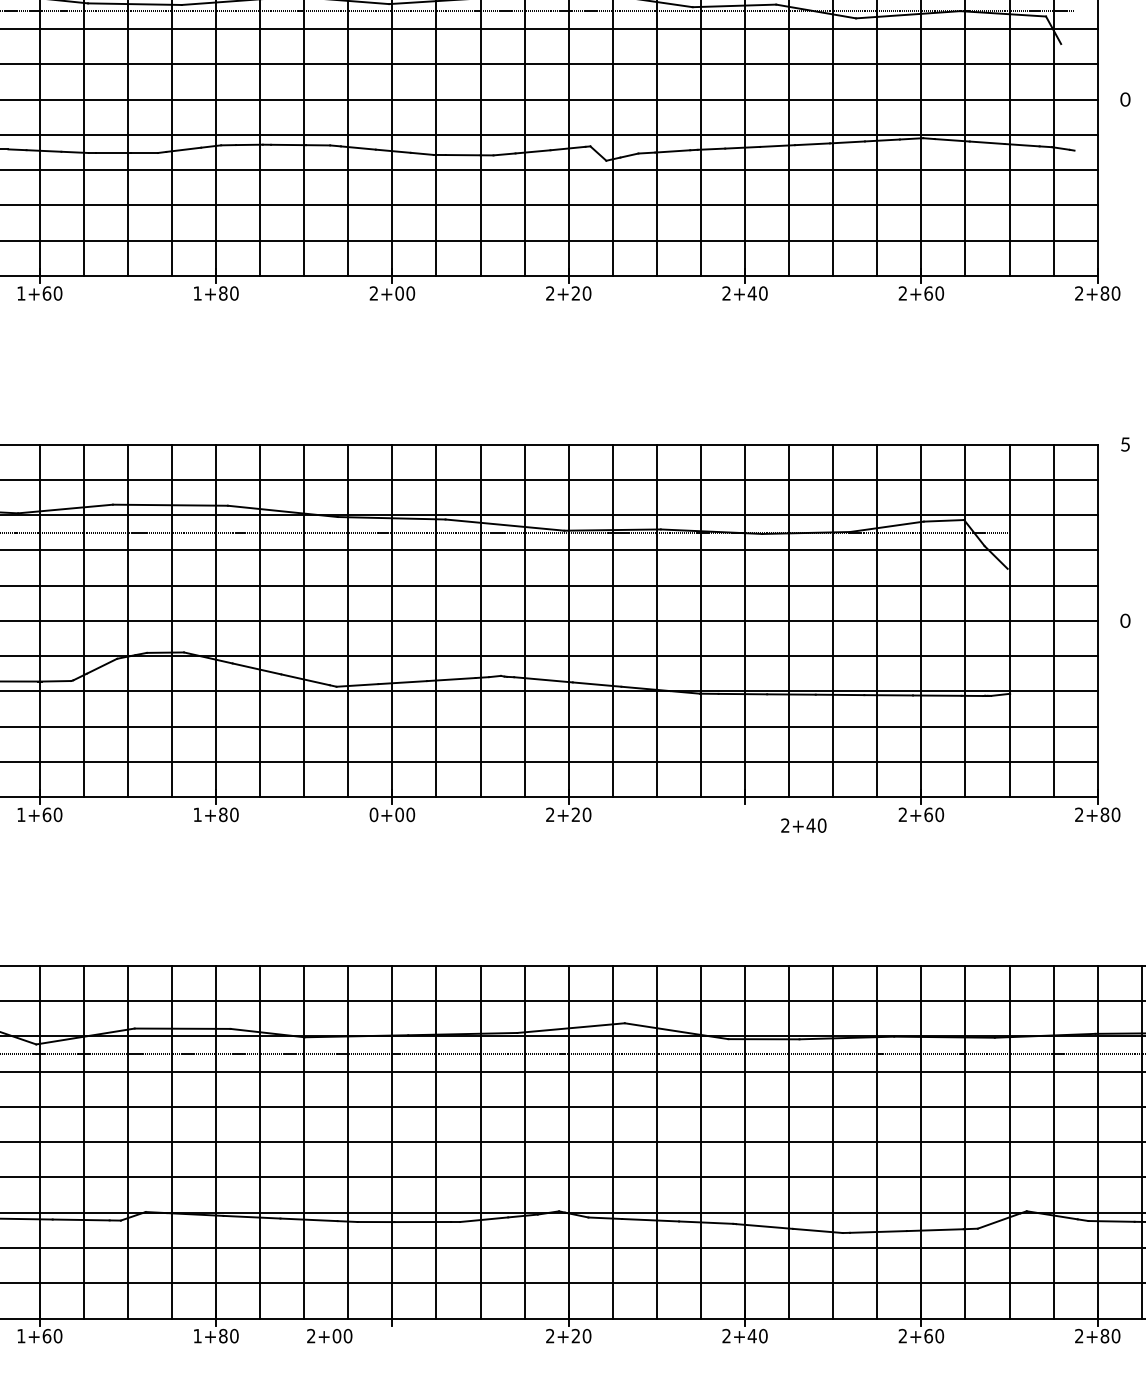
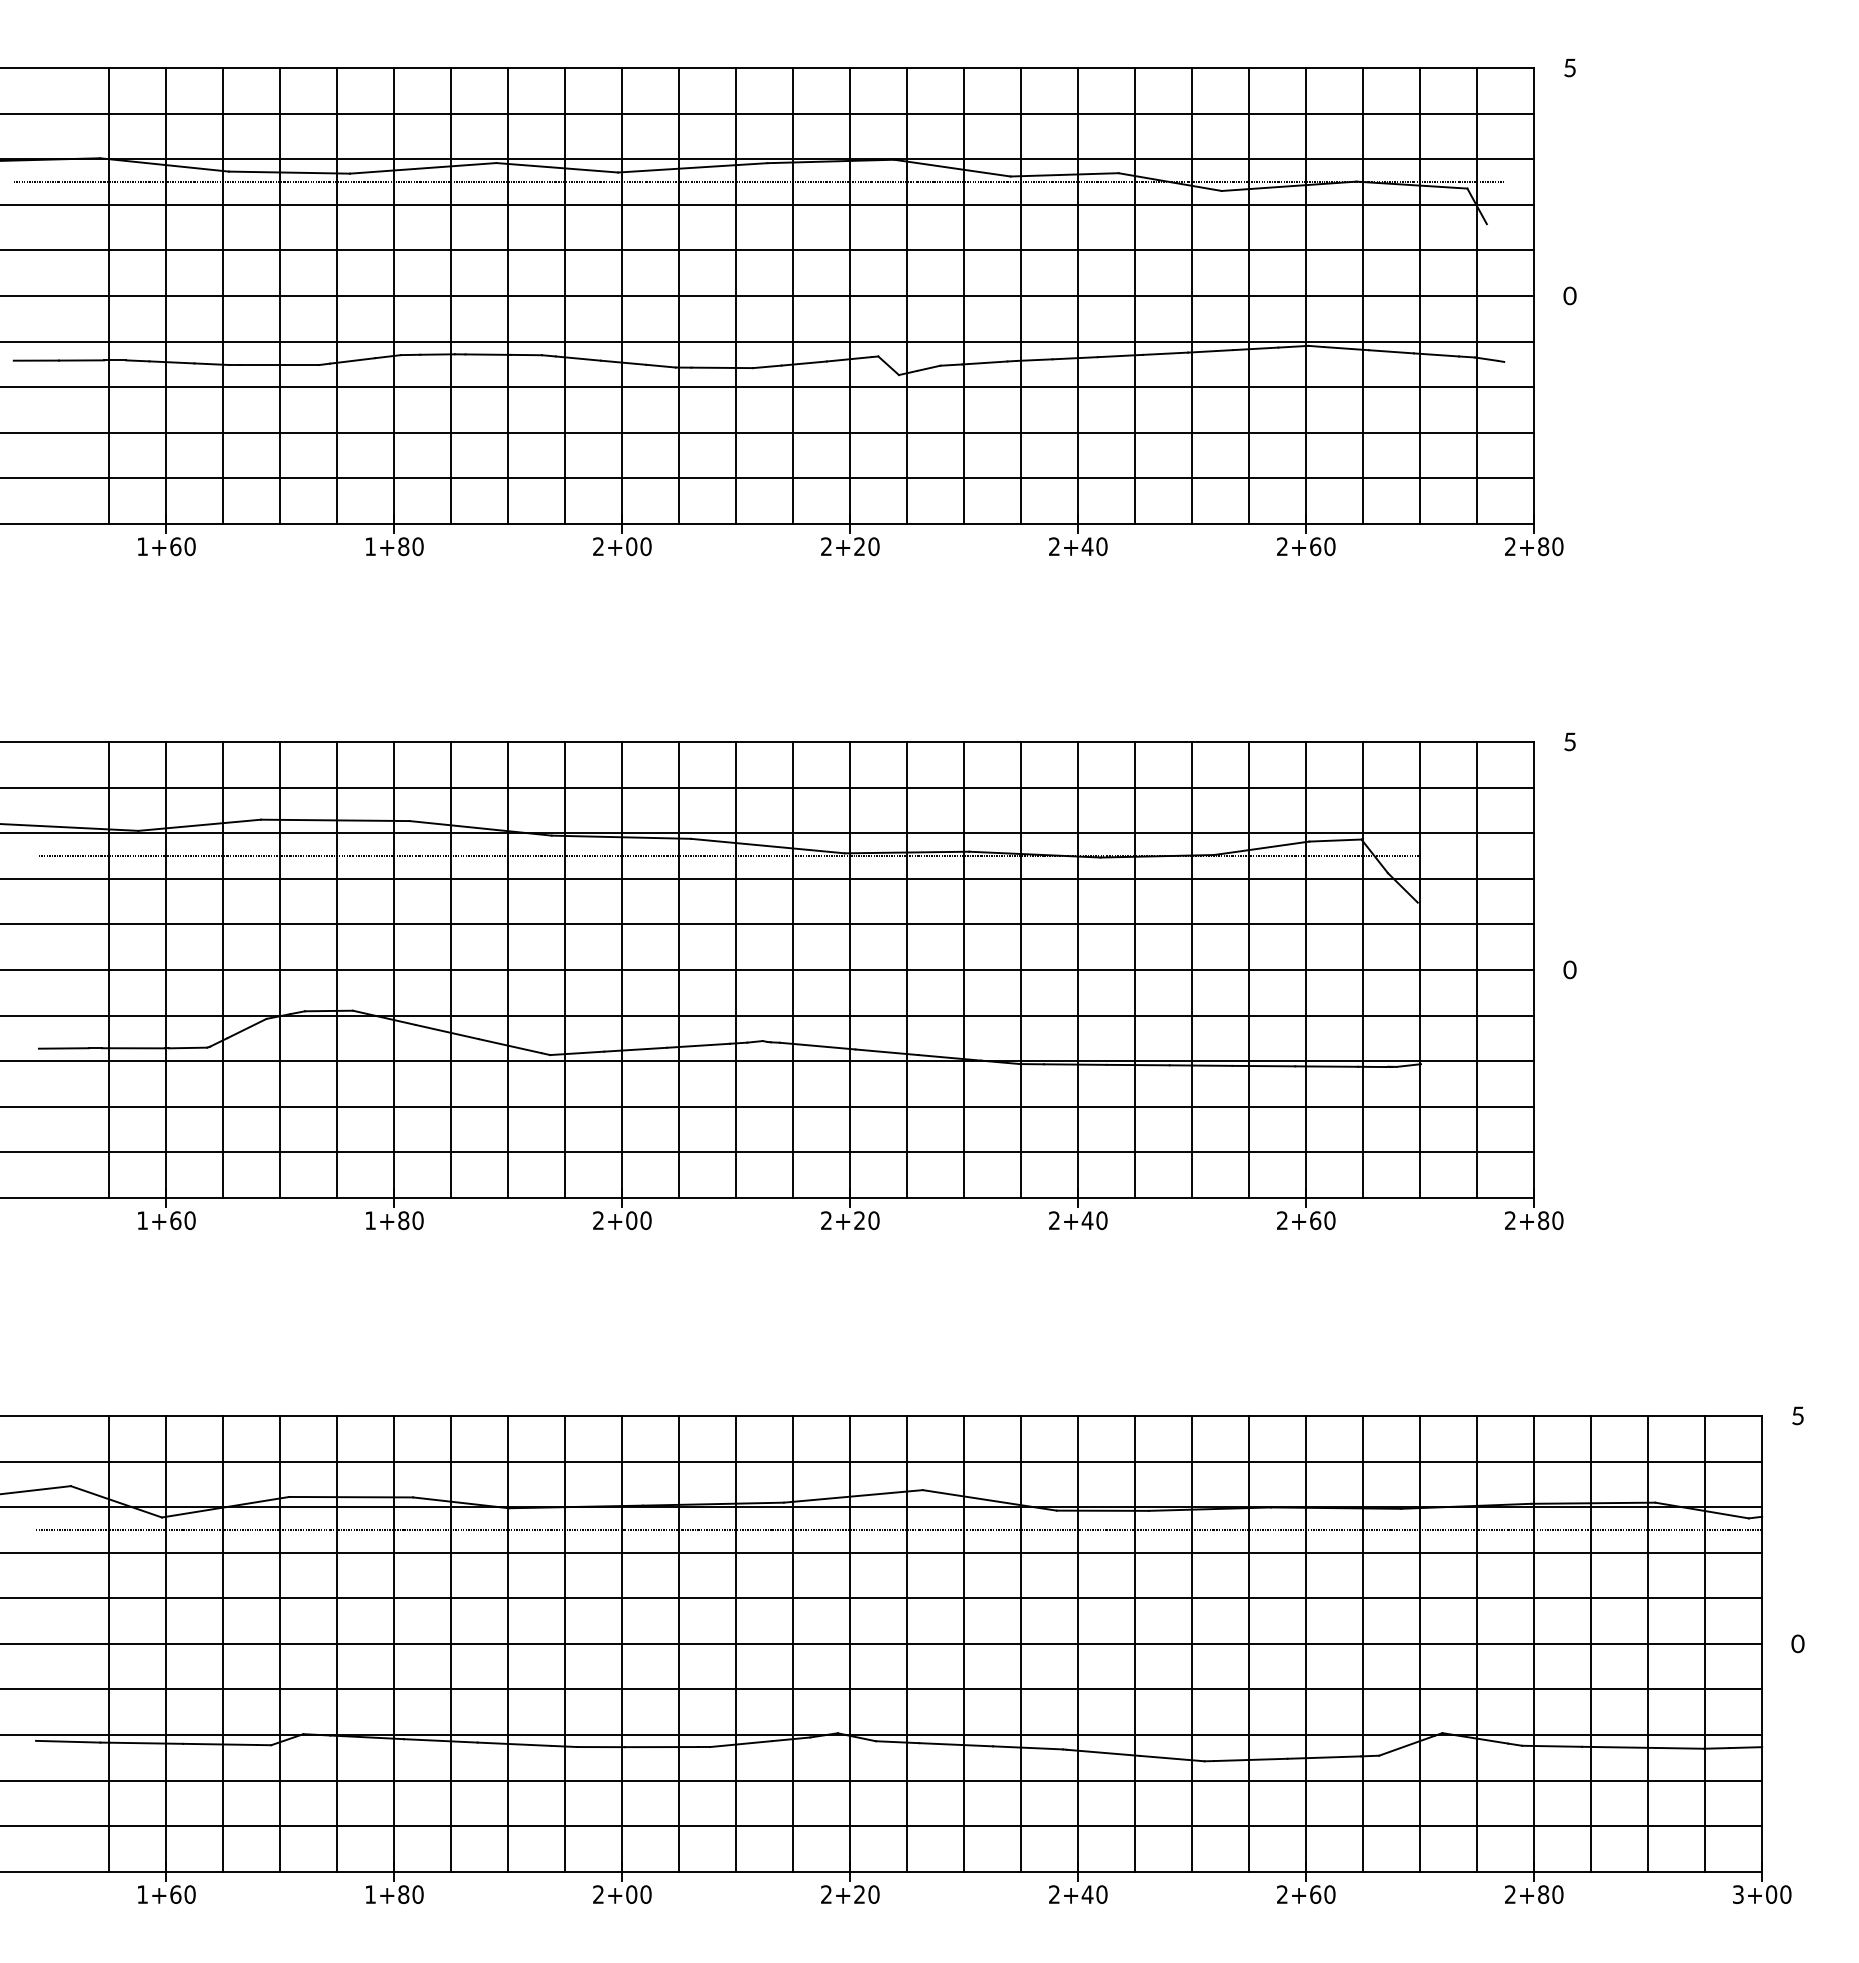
text: (373, 814) -> (598, 1220), 0+00 -> 2+00
text: (804, 825) -> (1078, 1220), moved
text: (329, 1336) -> (622, 1894), moved

